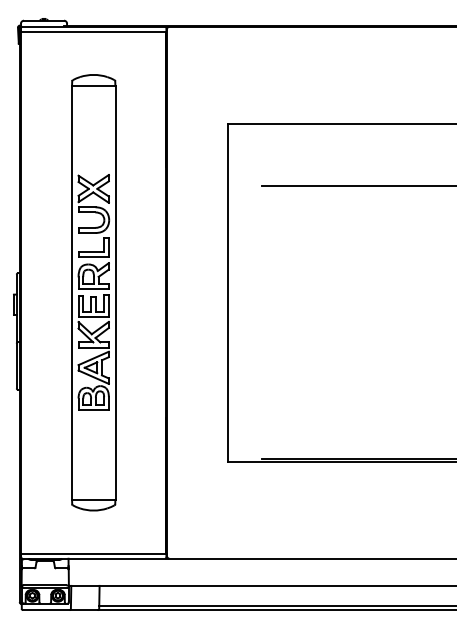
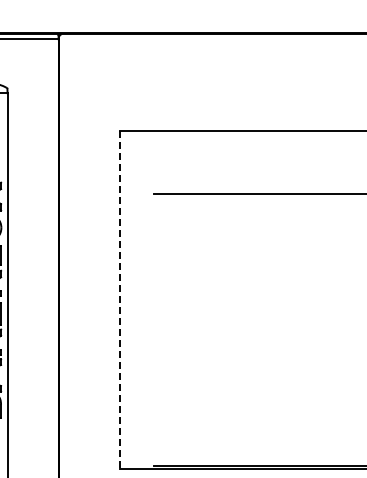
line: (227, 293) -> (119, 301), solid -> dashed

